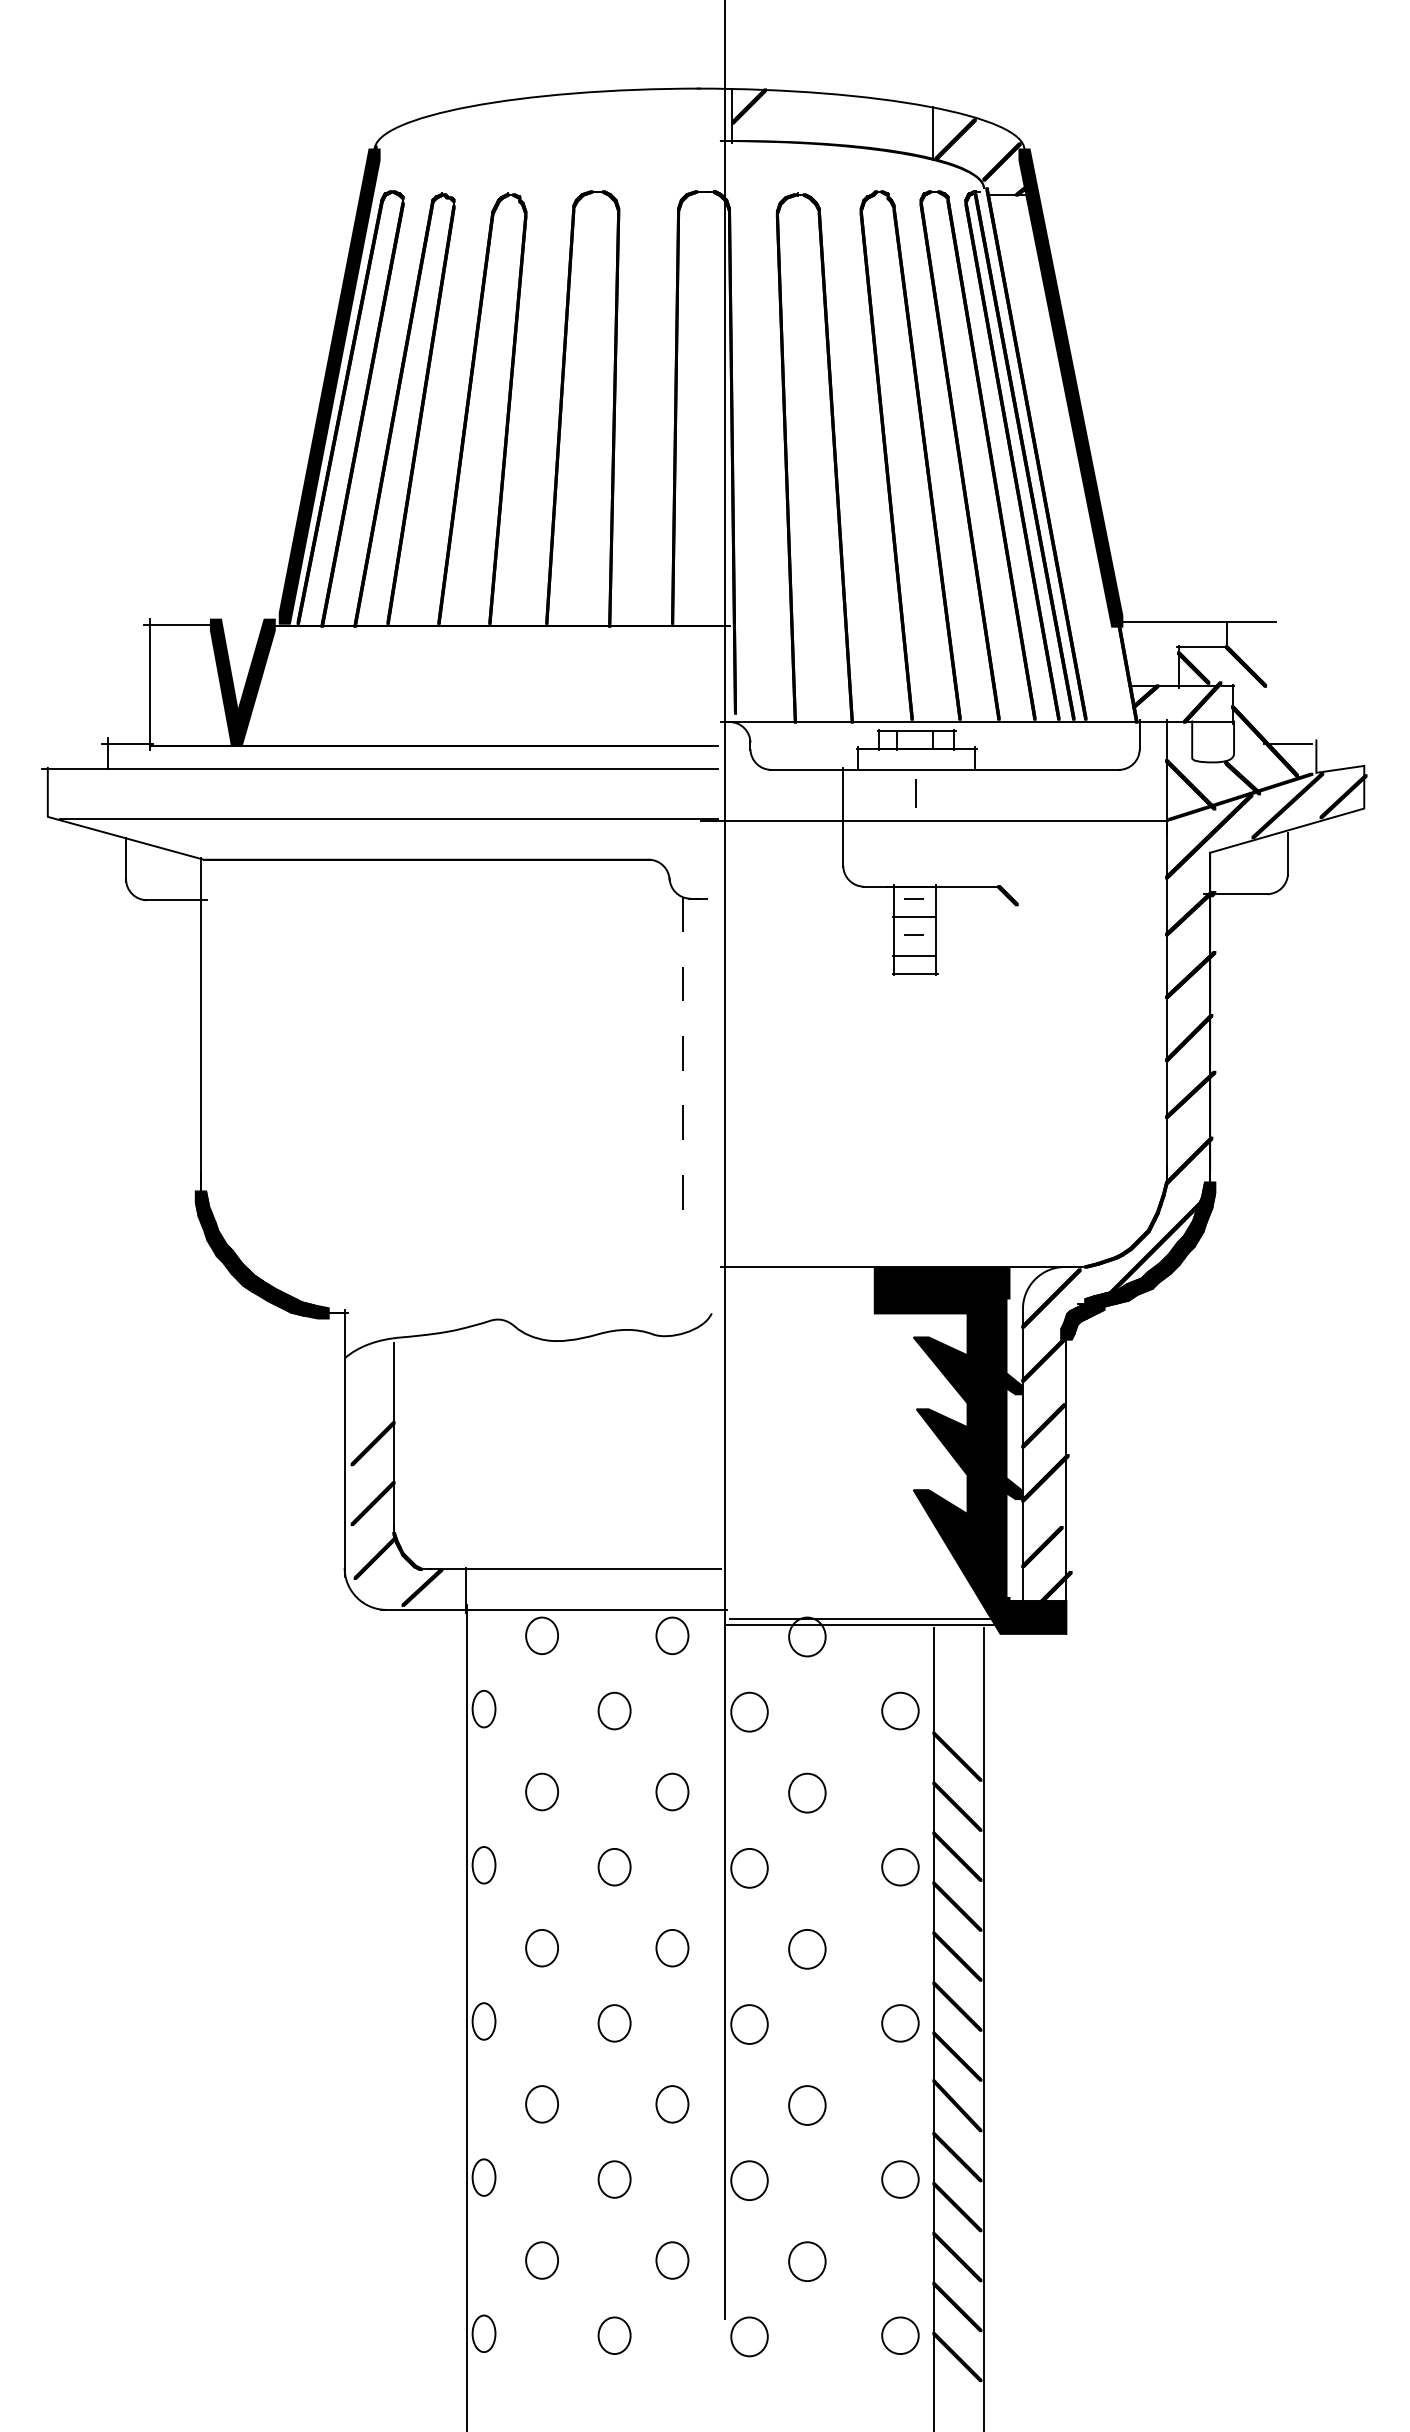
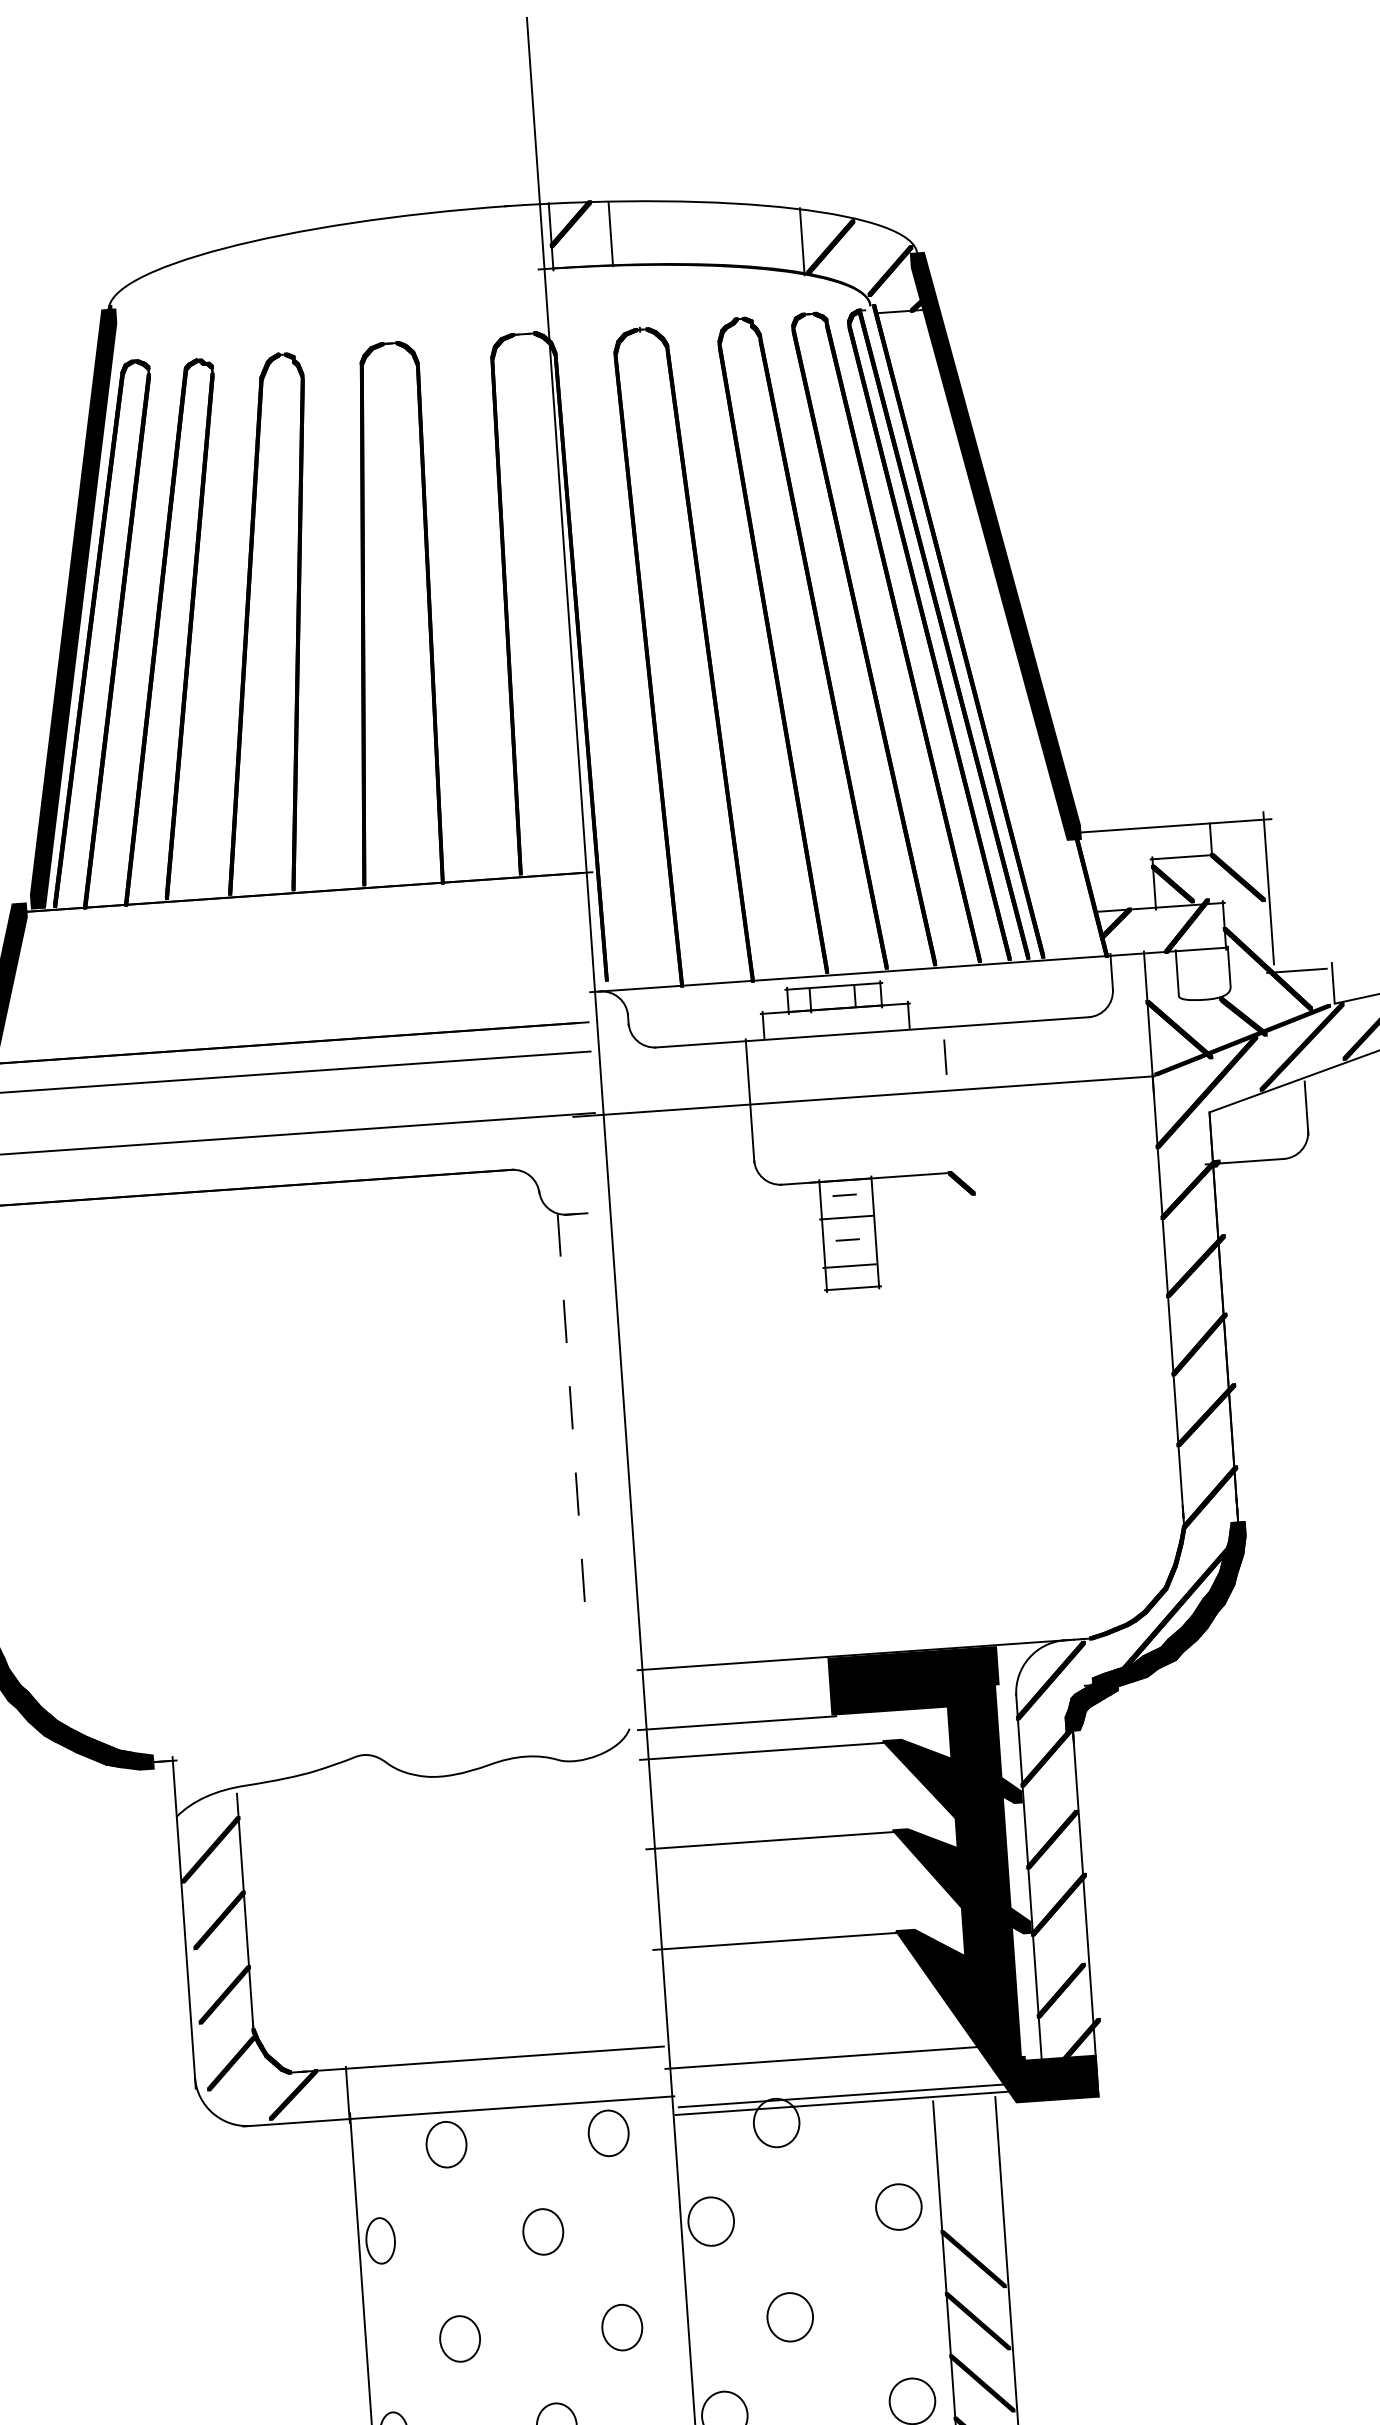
line: (780, 116) -> (610, 233), added
line: (1270, 676) -> (1269, 887), added
line: (915, 793) -> (944, 1056), moved
line: (797, 1314) -> (736, 1722), added
line: (817, 1338) -> (763, 1750), added
fill: (369, 1386) -> (210, 1849), added
line: (818, 1410) -> (770, 1840), added
line: (817, 1491) -> (776, 1941), added
line: (851, 1587) -> (827, 2057), added

